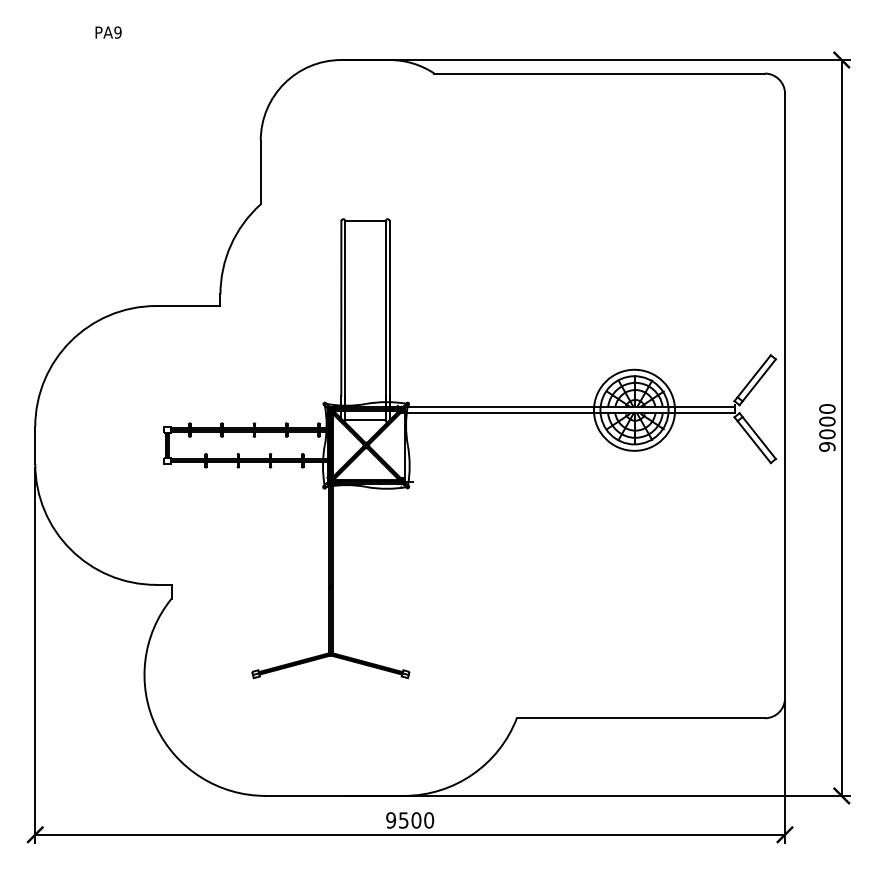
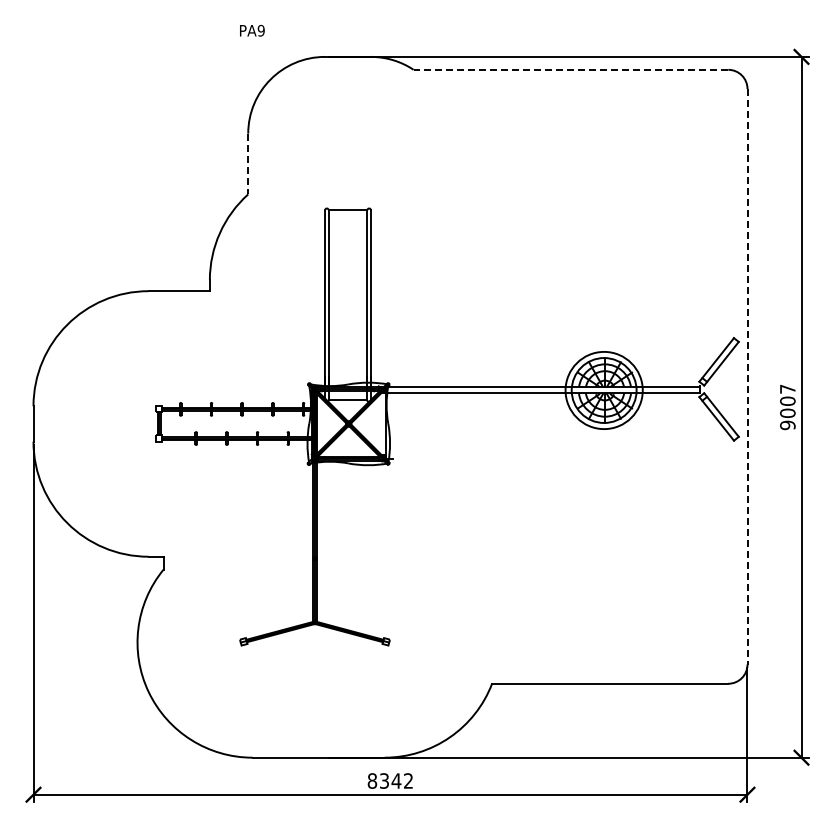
text: (108, 32) -> (252, 30), moved
line: (599, 73) -> (570, 69), solid -> dashed
line: (261, 173) -> (248, 164), solid -> dashed
line: (785, 395) -> (747, 376), solid -> dashed
text: (827, 408) -> (787, 388), 9000 -> 9007
text: (410, 819) -> (390, 780), 9500 -> 8342

